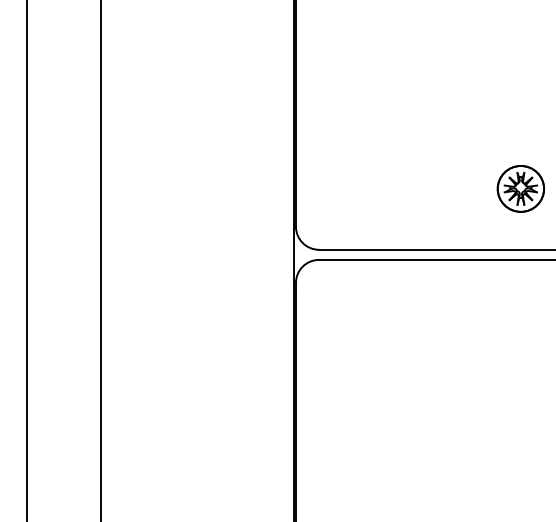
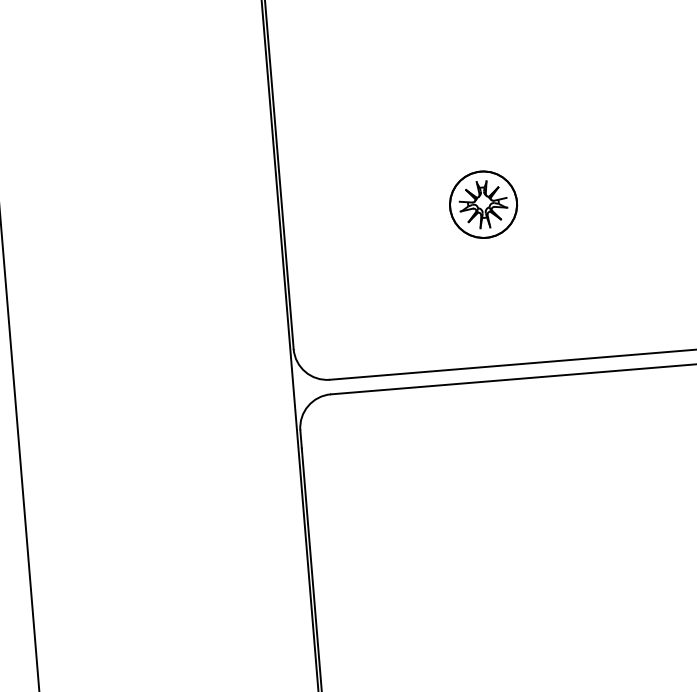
part: (520, 188) -> (482, 204), moved

